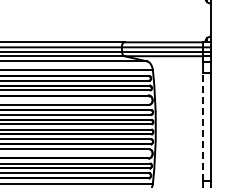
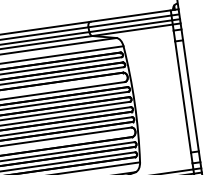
line: (203, 126) -> (183, 96), dashed -> solid

